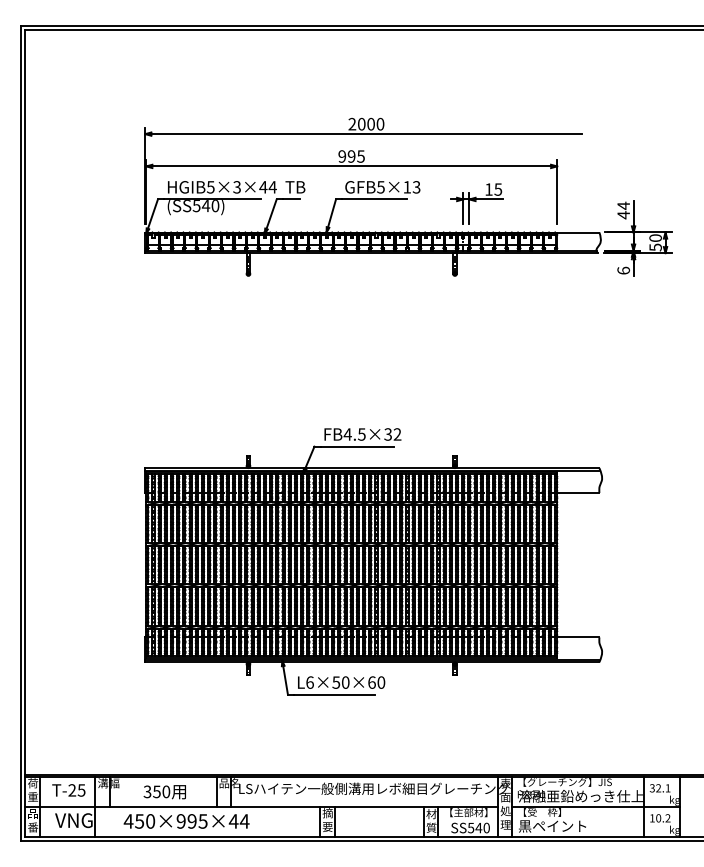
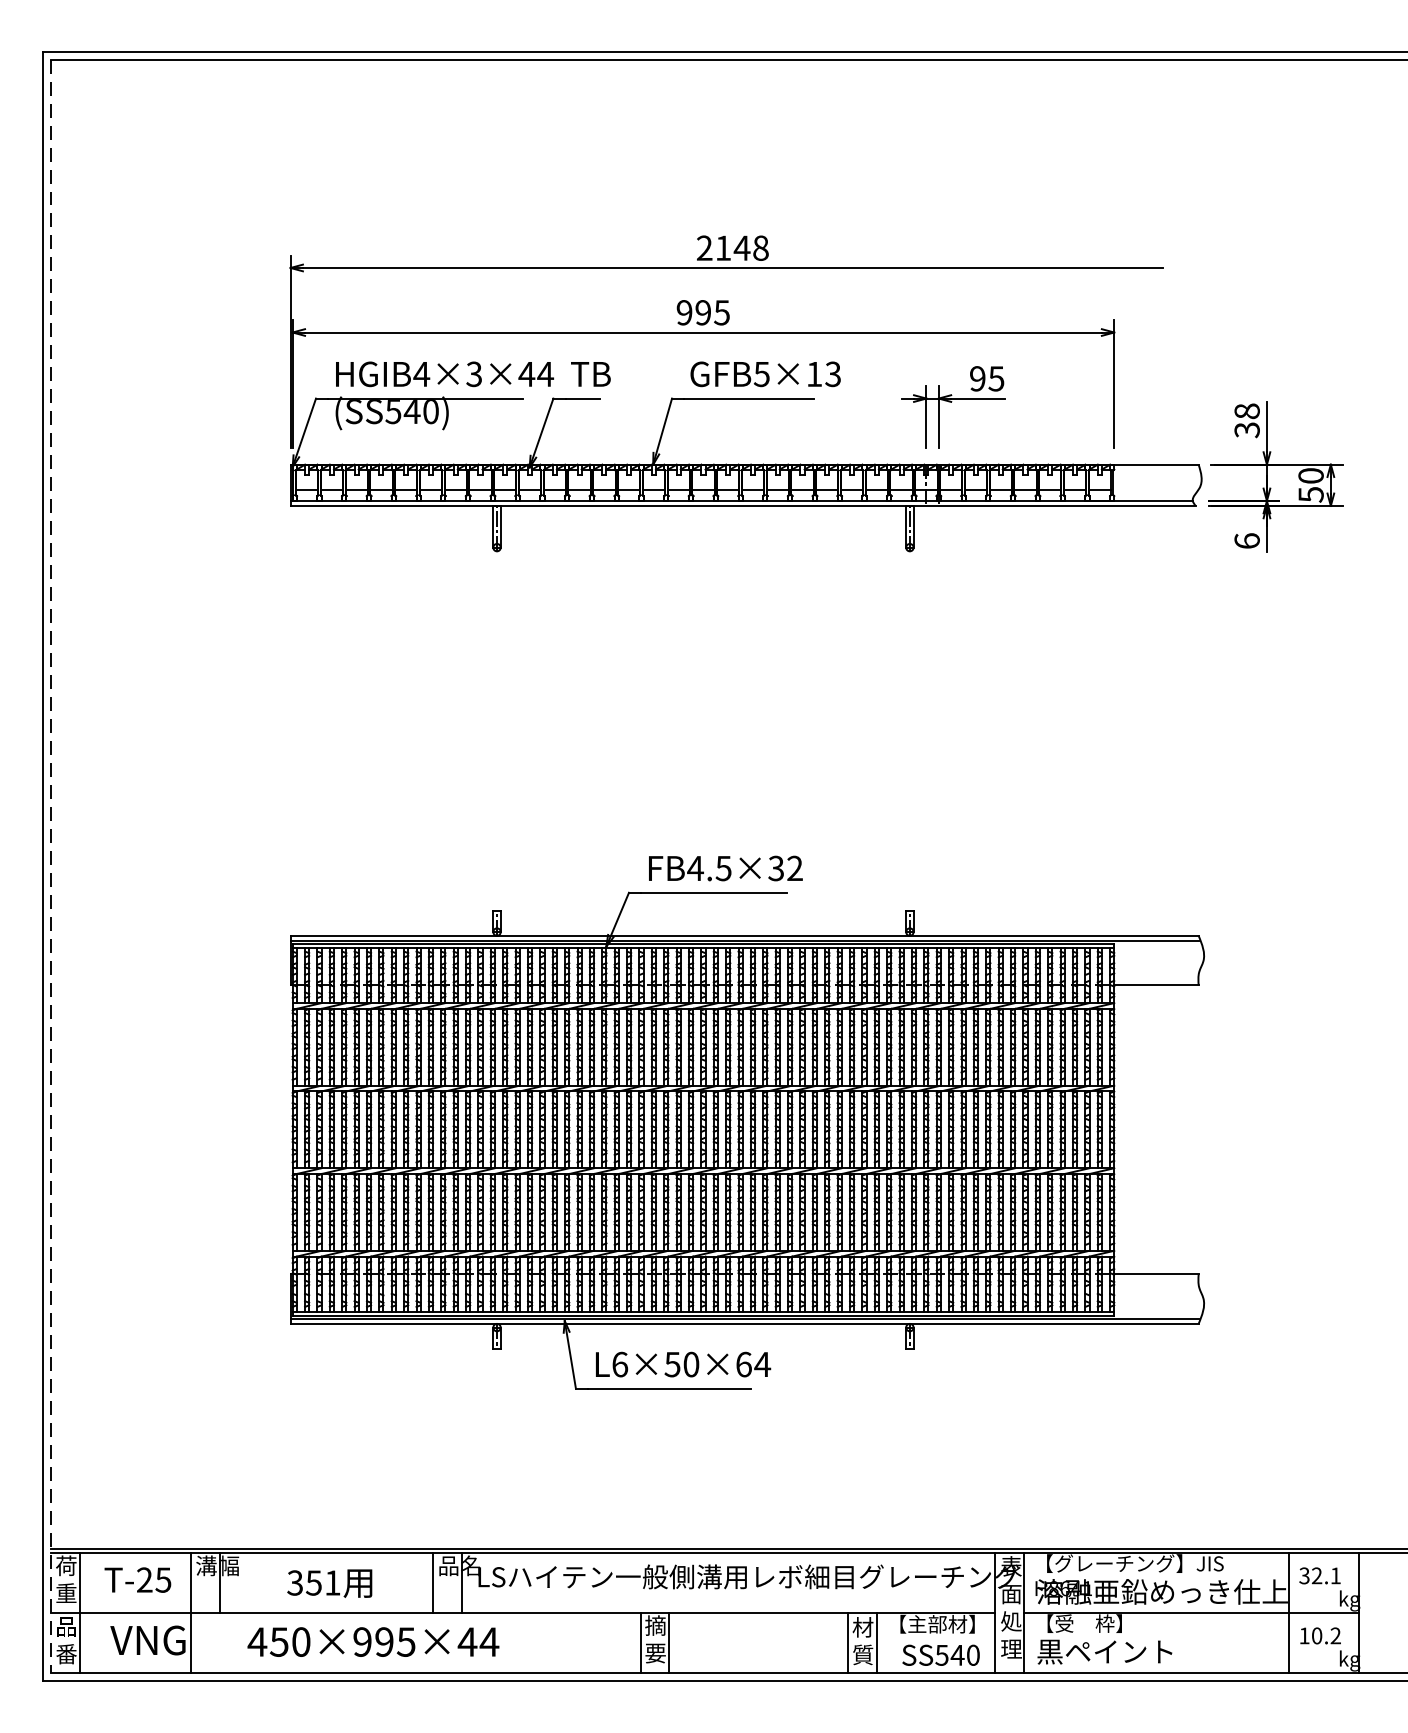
text: (371, 123) -> (742, 246), 2000 -> 2148
text: (210, 187) -> (421, 374), HGIB5×3×44 -> HGIB4×3×44
text: (488, 189) -> (976, 378), 15 -> 95
text: (623, 210) -> (1246, 420), 44 -> 38
line: (25, 433) -> (51, 866), solid -> dashed
text: (381, 682) -> (762, 1364), L6×50×60 -> L6×50×64
text: (166, 791) -> (333, 1582), 350 -> 351

